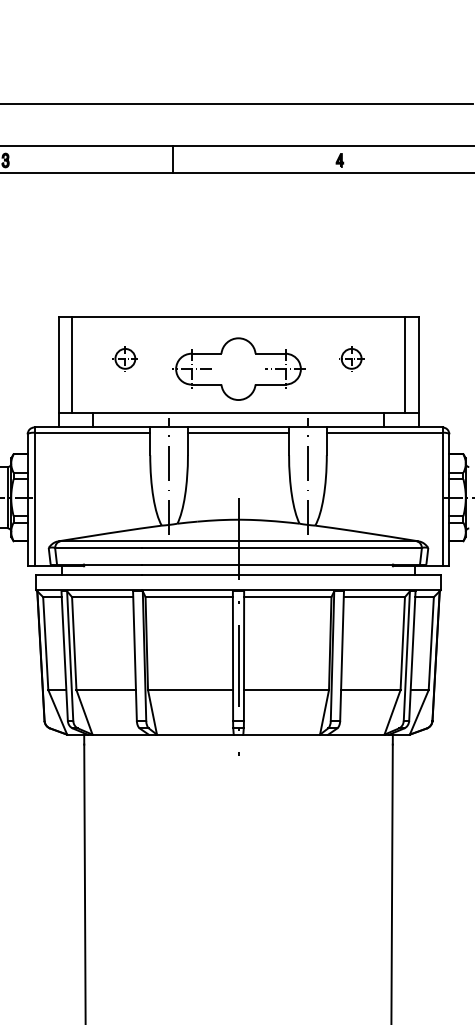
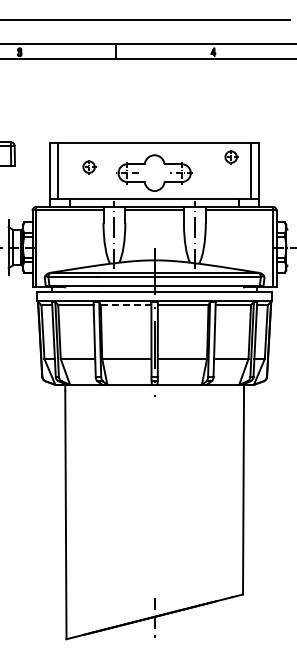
part: (352, 359) -> (231, 157), moved
line: (189, 597) -> (126, 305), solid -> dashed

